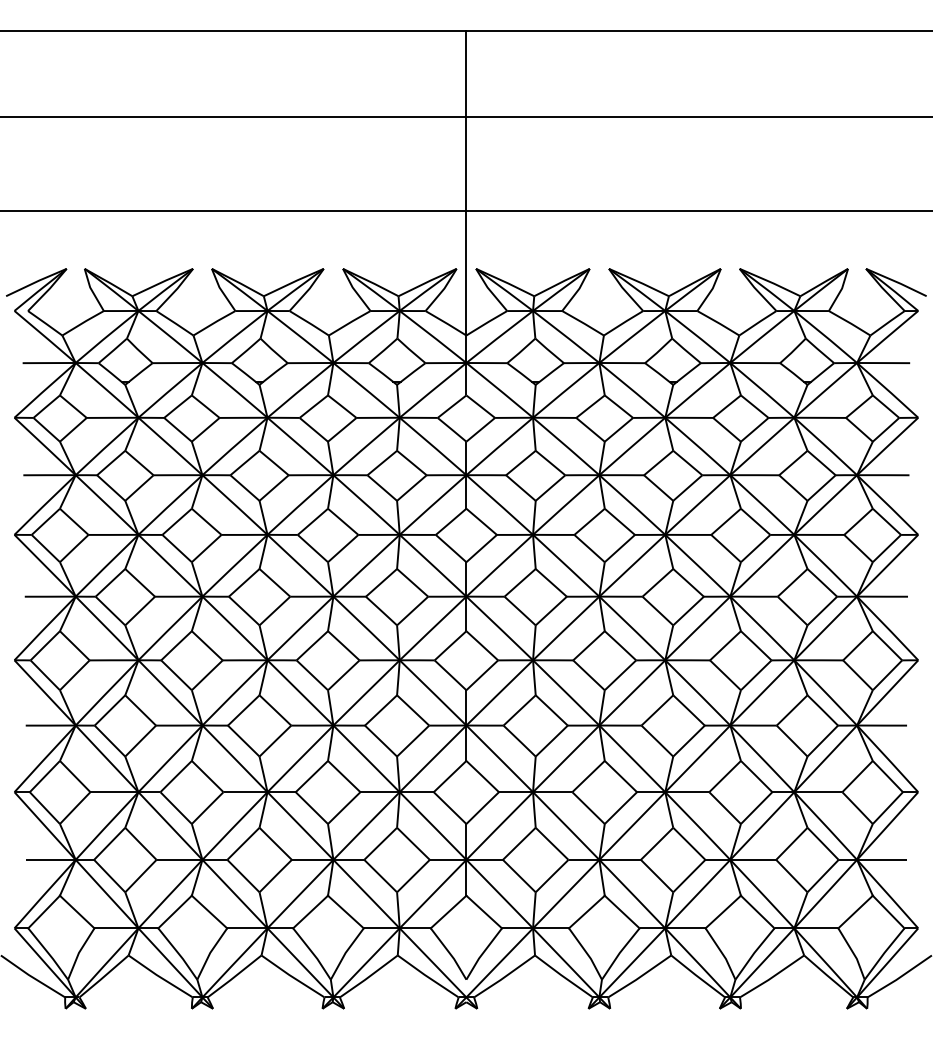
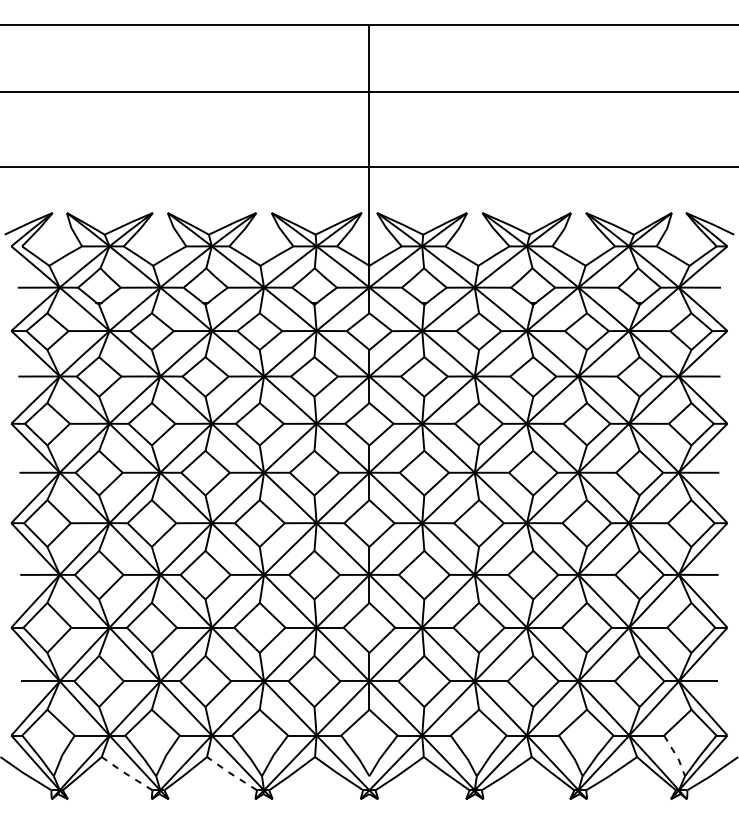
line: (853, 953) -> (676, 755), solid -> dashed
line: (291, 976) -> (230, 773), solid -> dashed
line: (159, 977) -> (126, 774), solid -> dashed

